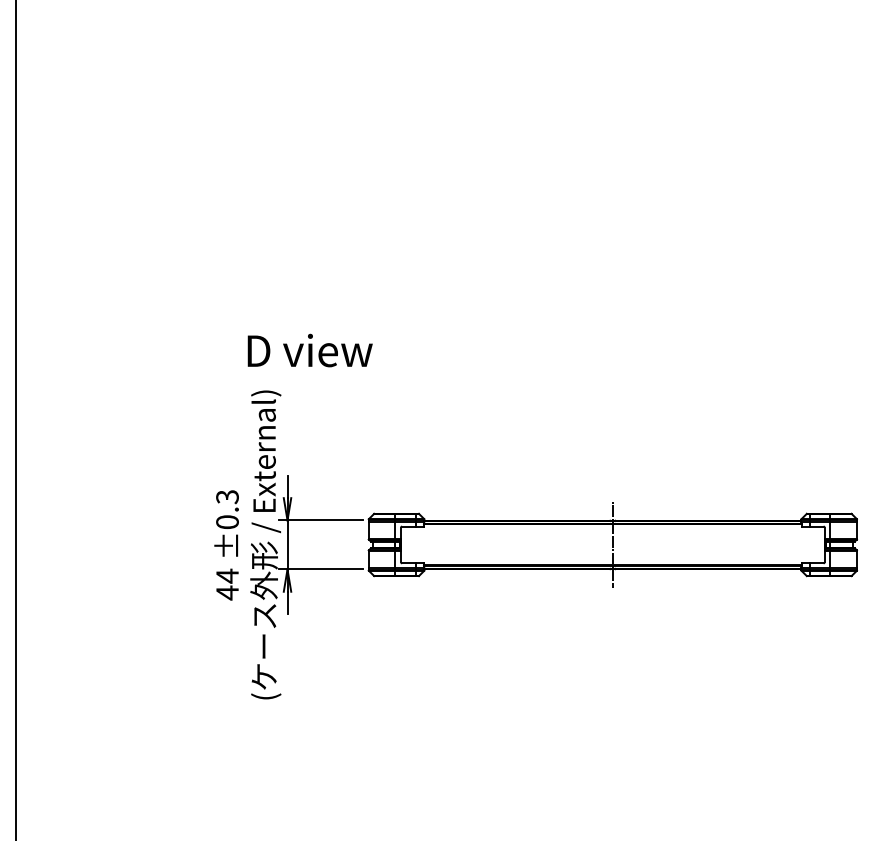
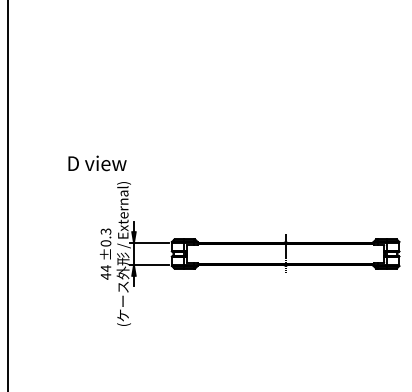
text: (310, 350) -> (97, 163), moved

